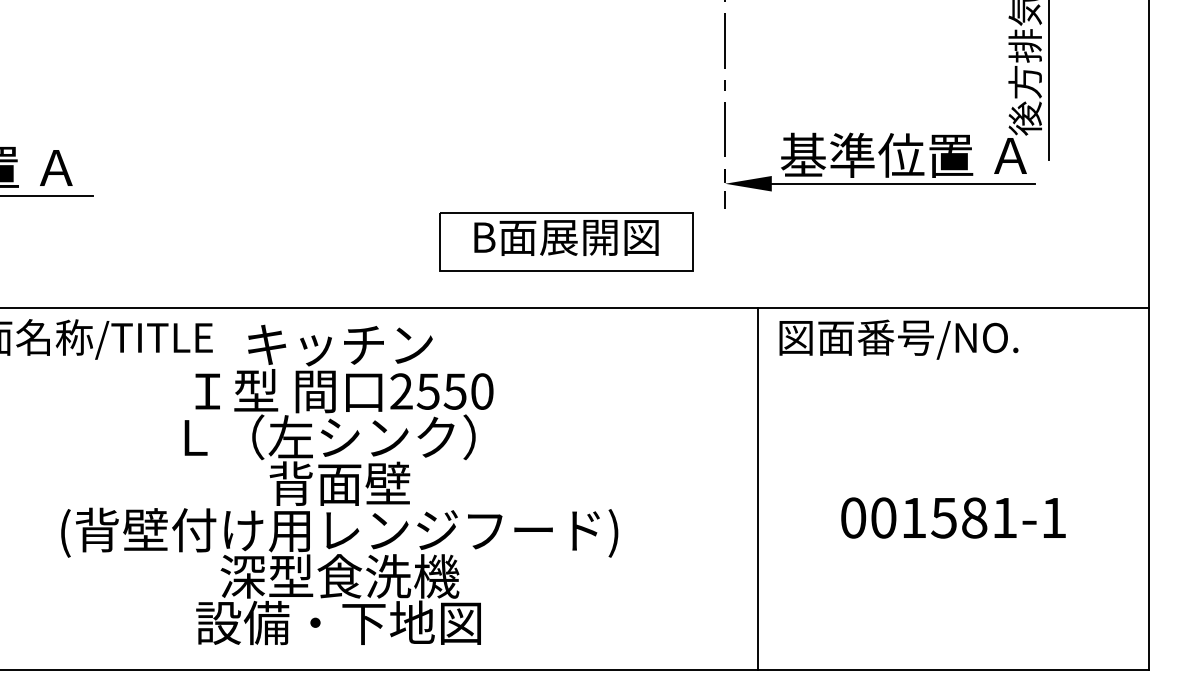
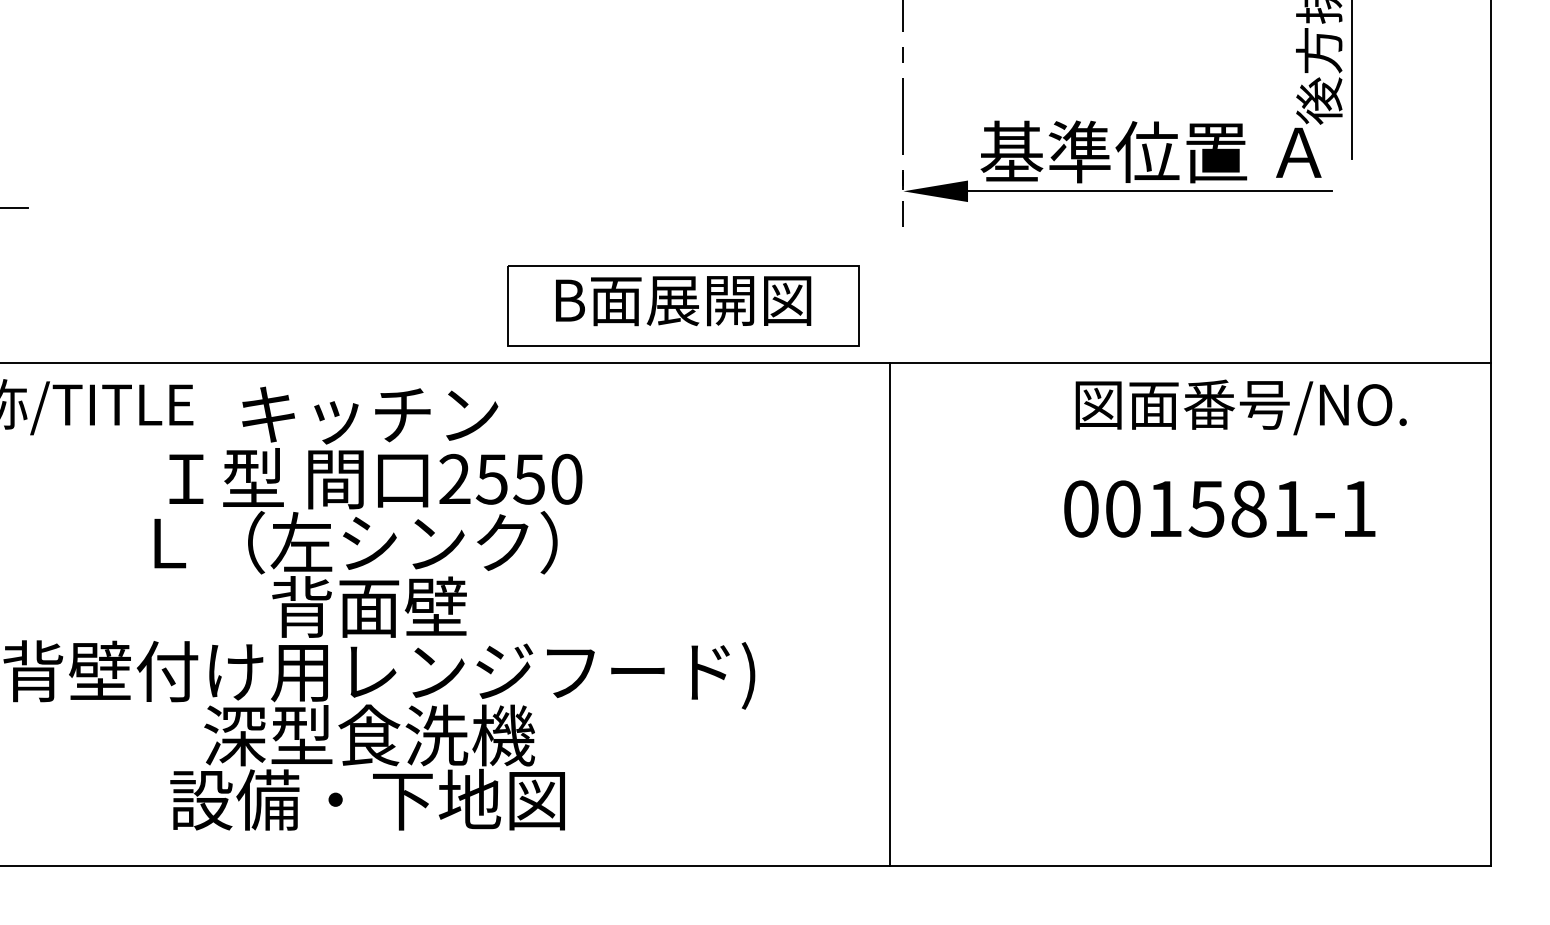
part: (566, 241) -> (683, 305), moved
text: (898, 339) -> (1240, 407), moved
line: (758, 488) -> (889, 613), moved
text: (953, 517) -> (1219, 508), moved

